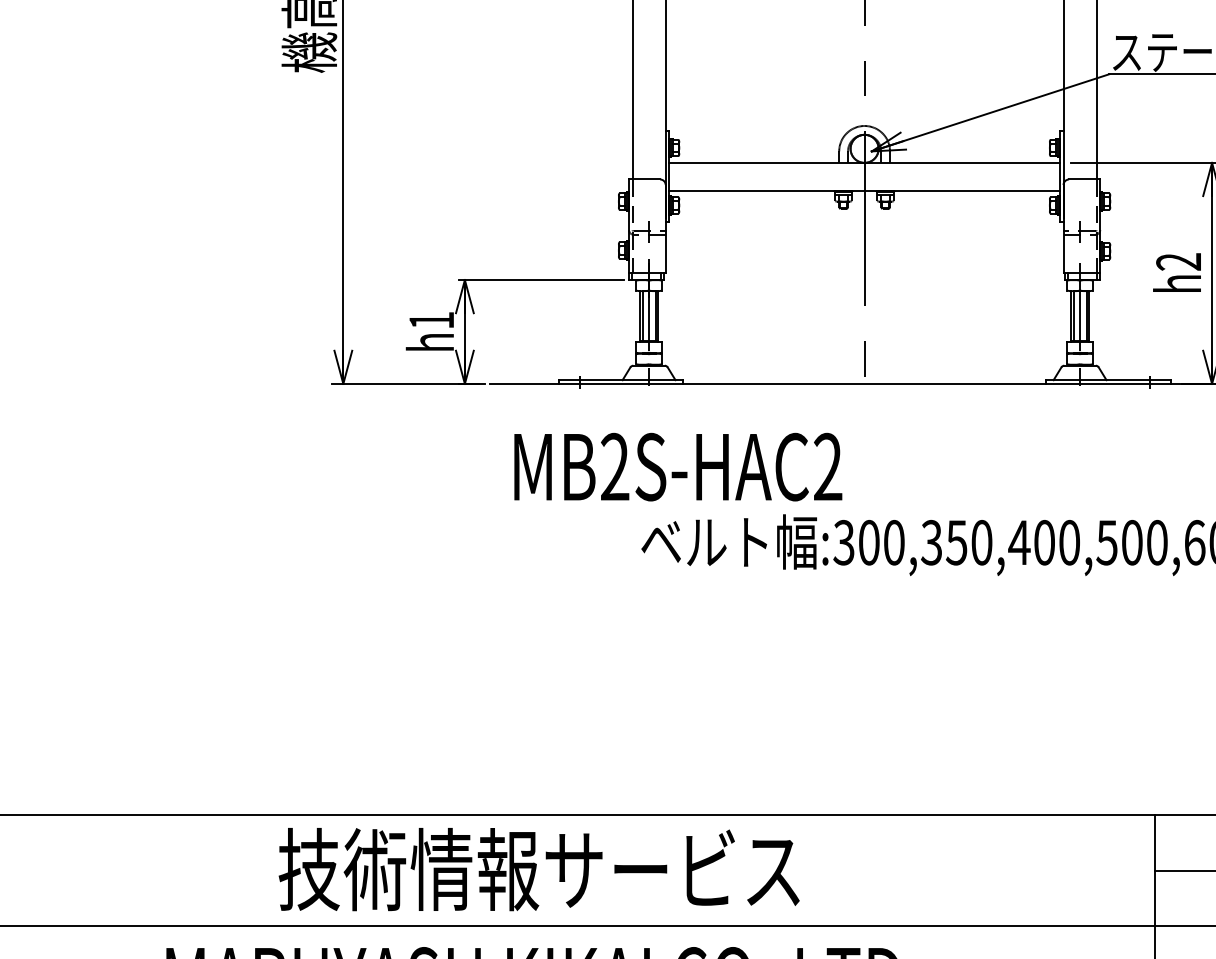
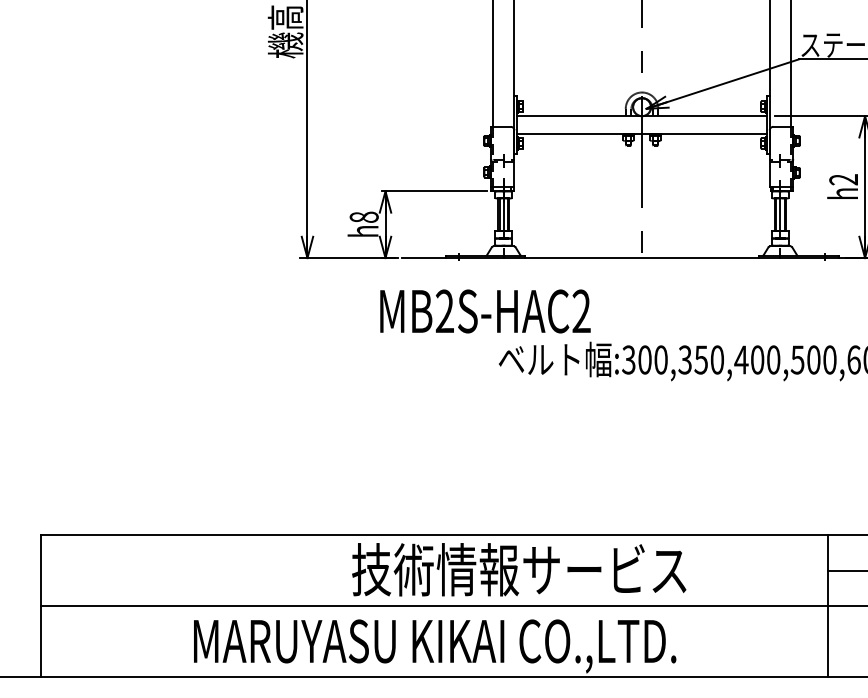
text: (430, 319) -> (363, 216), h1 -> h8
text: (678, 467) -> (485, 311), moved
text: (539, 869) -> (519, 569), moved

